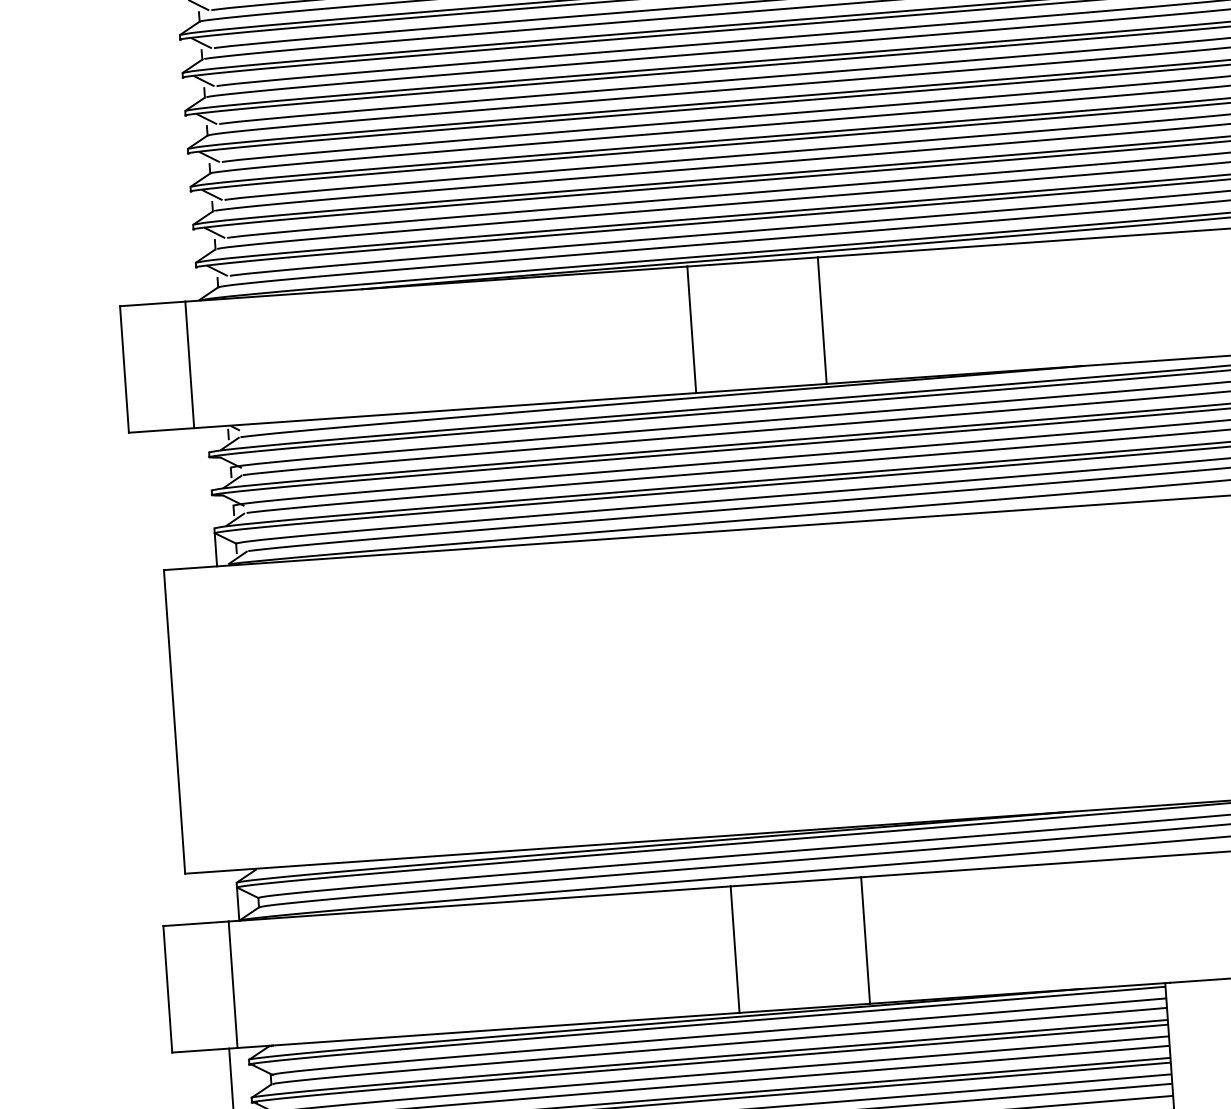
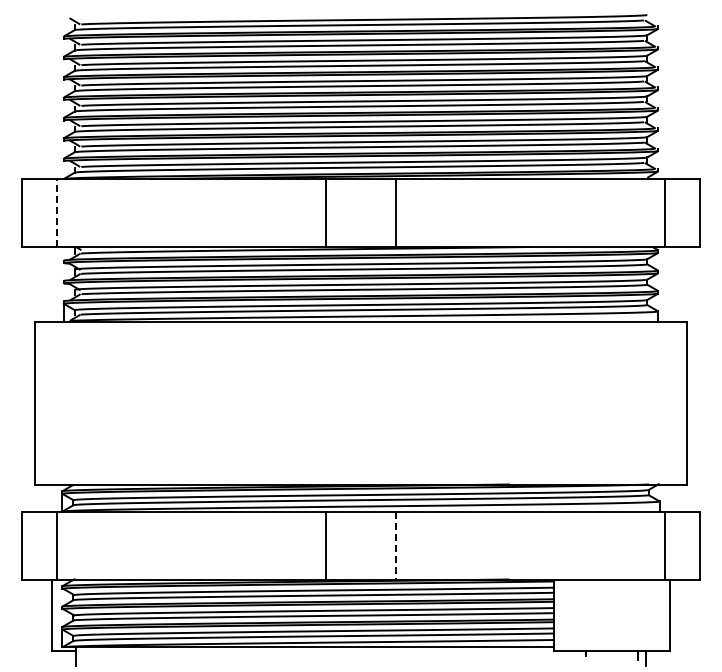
line: (189, 365) -> (56, 213), solid -> dashed
line: (866, 940) -> (396, 545), solid -> dashed

